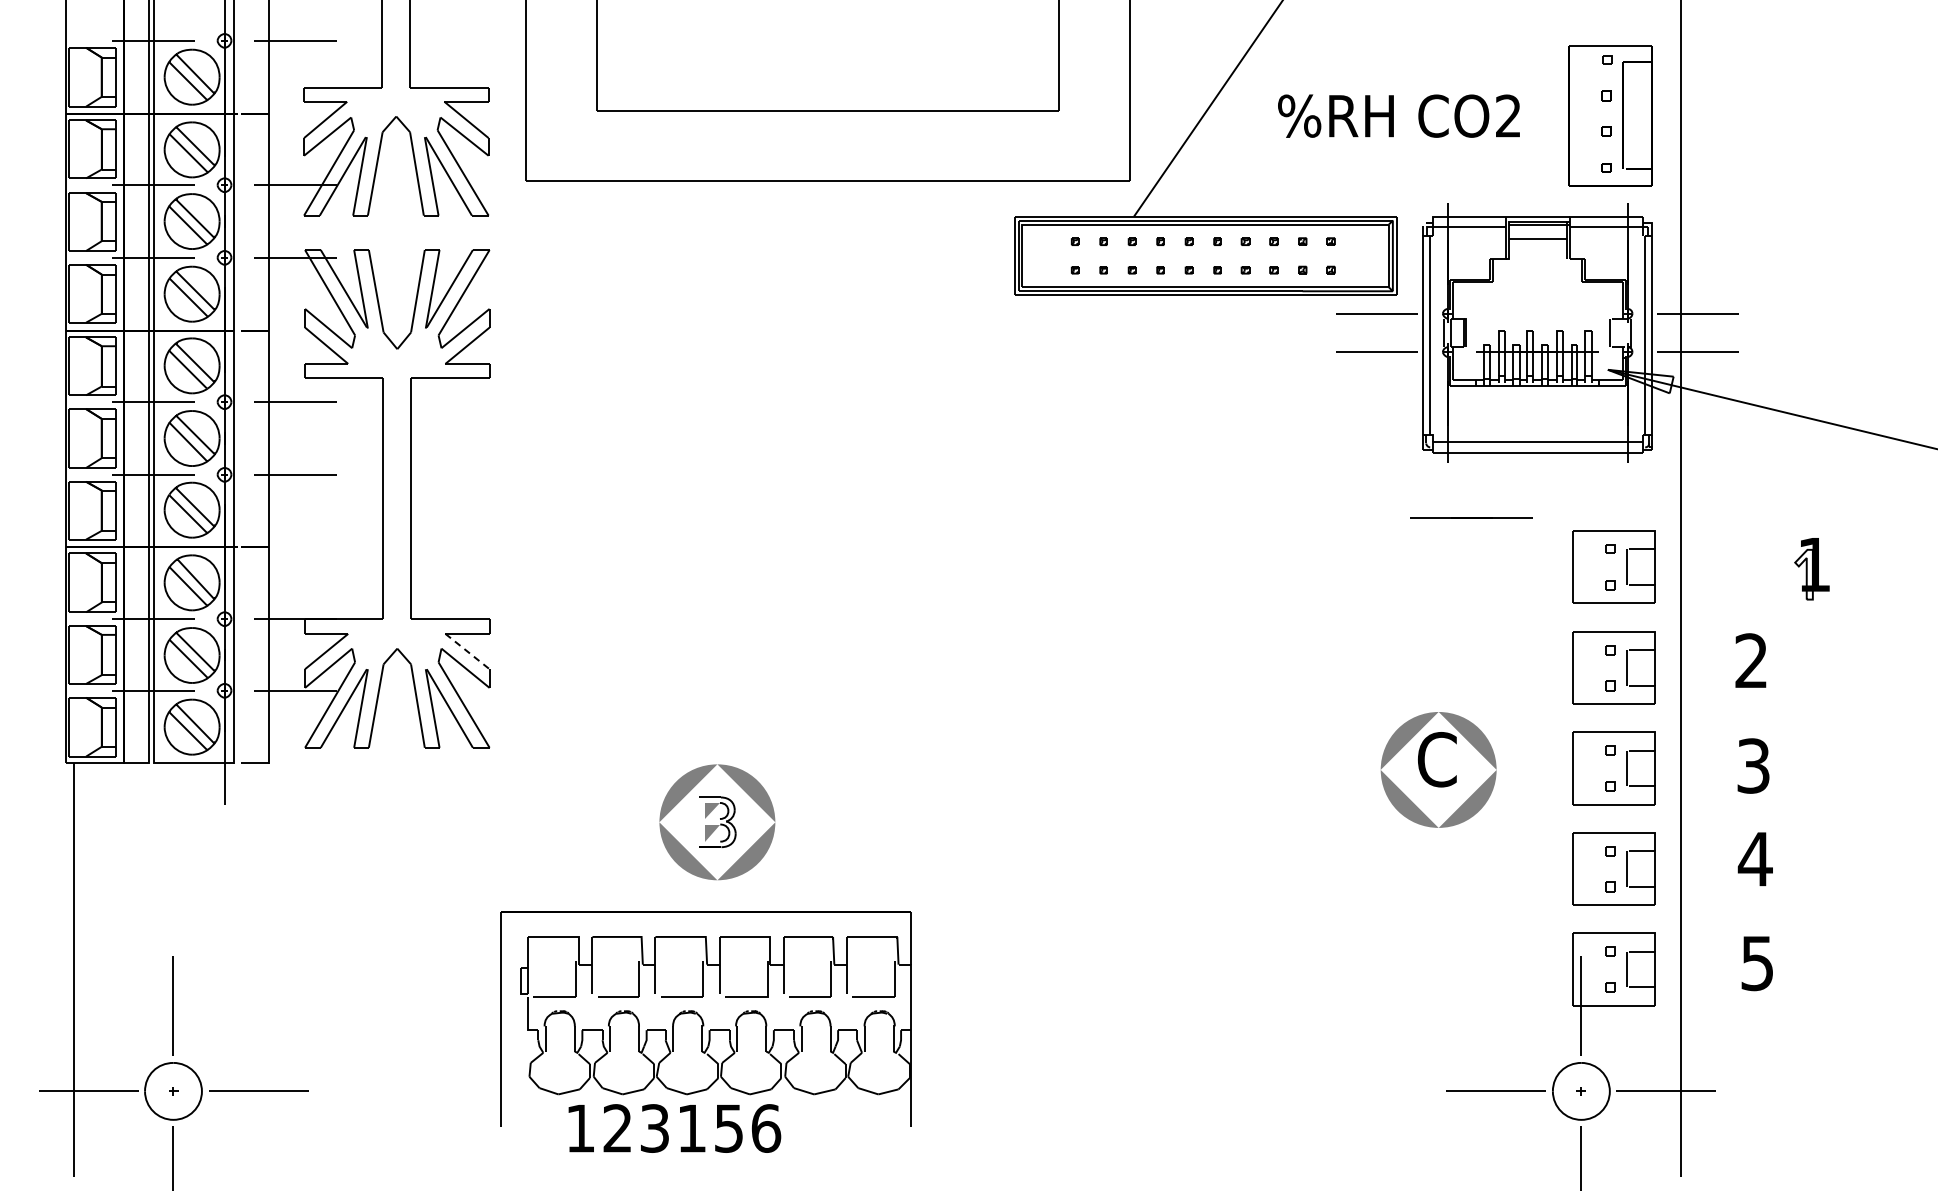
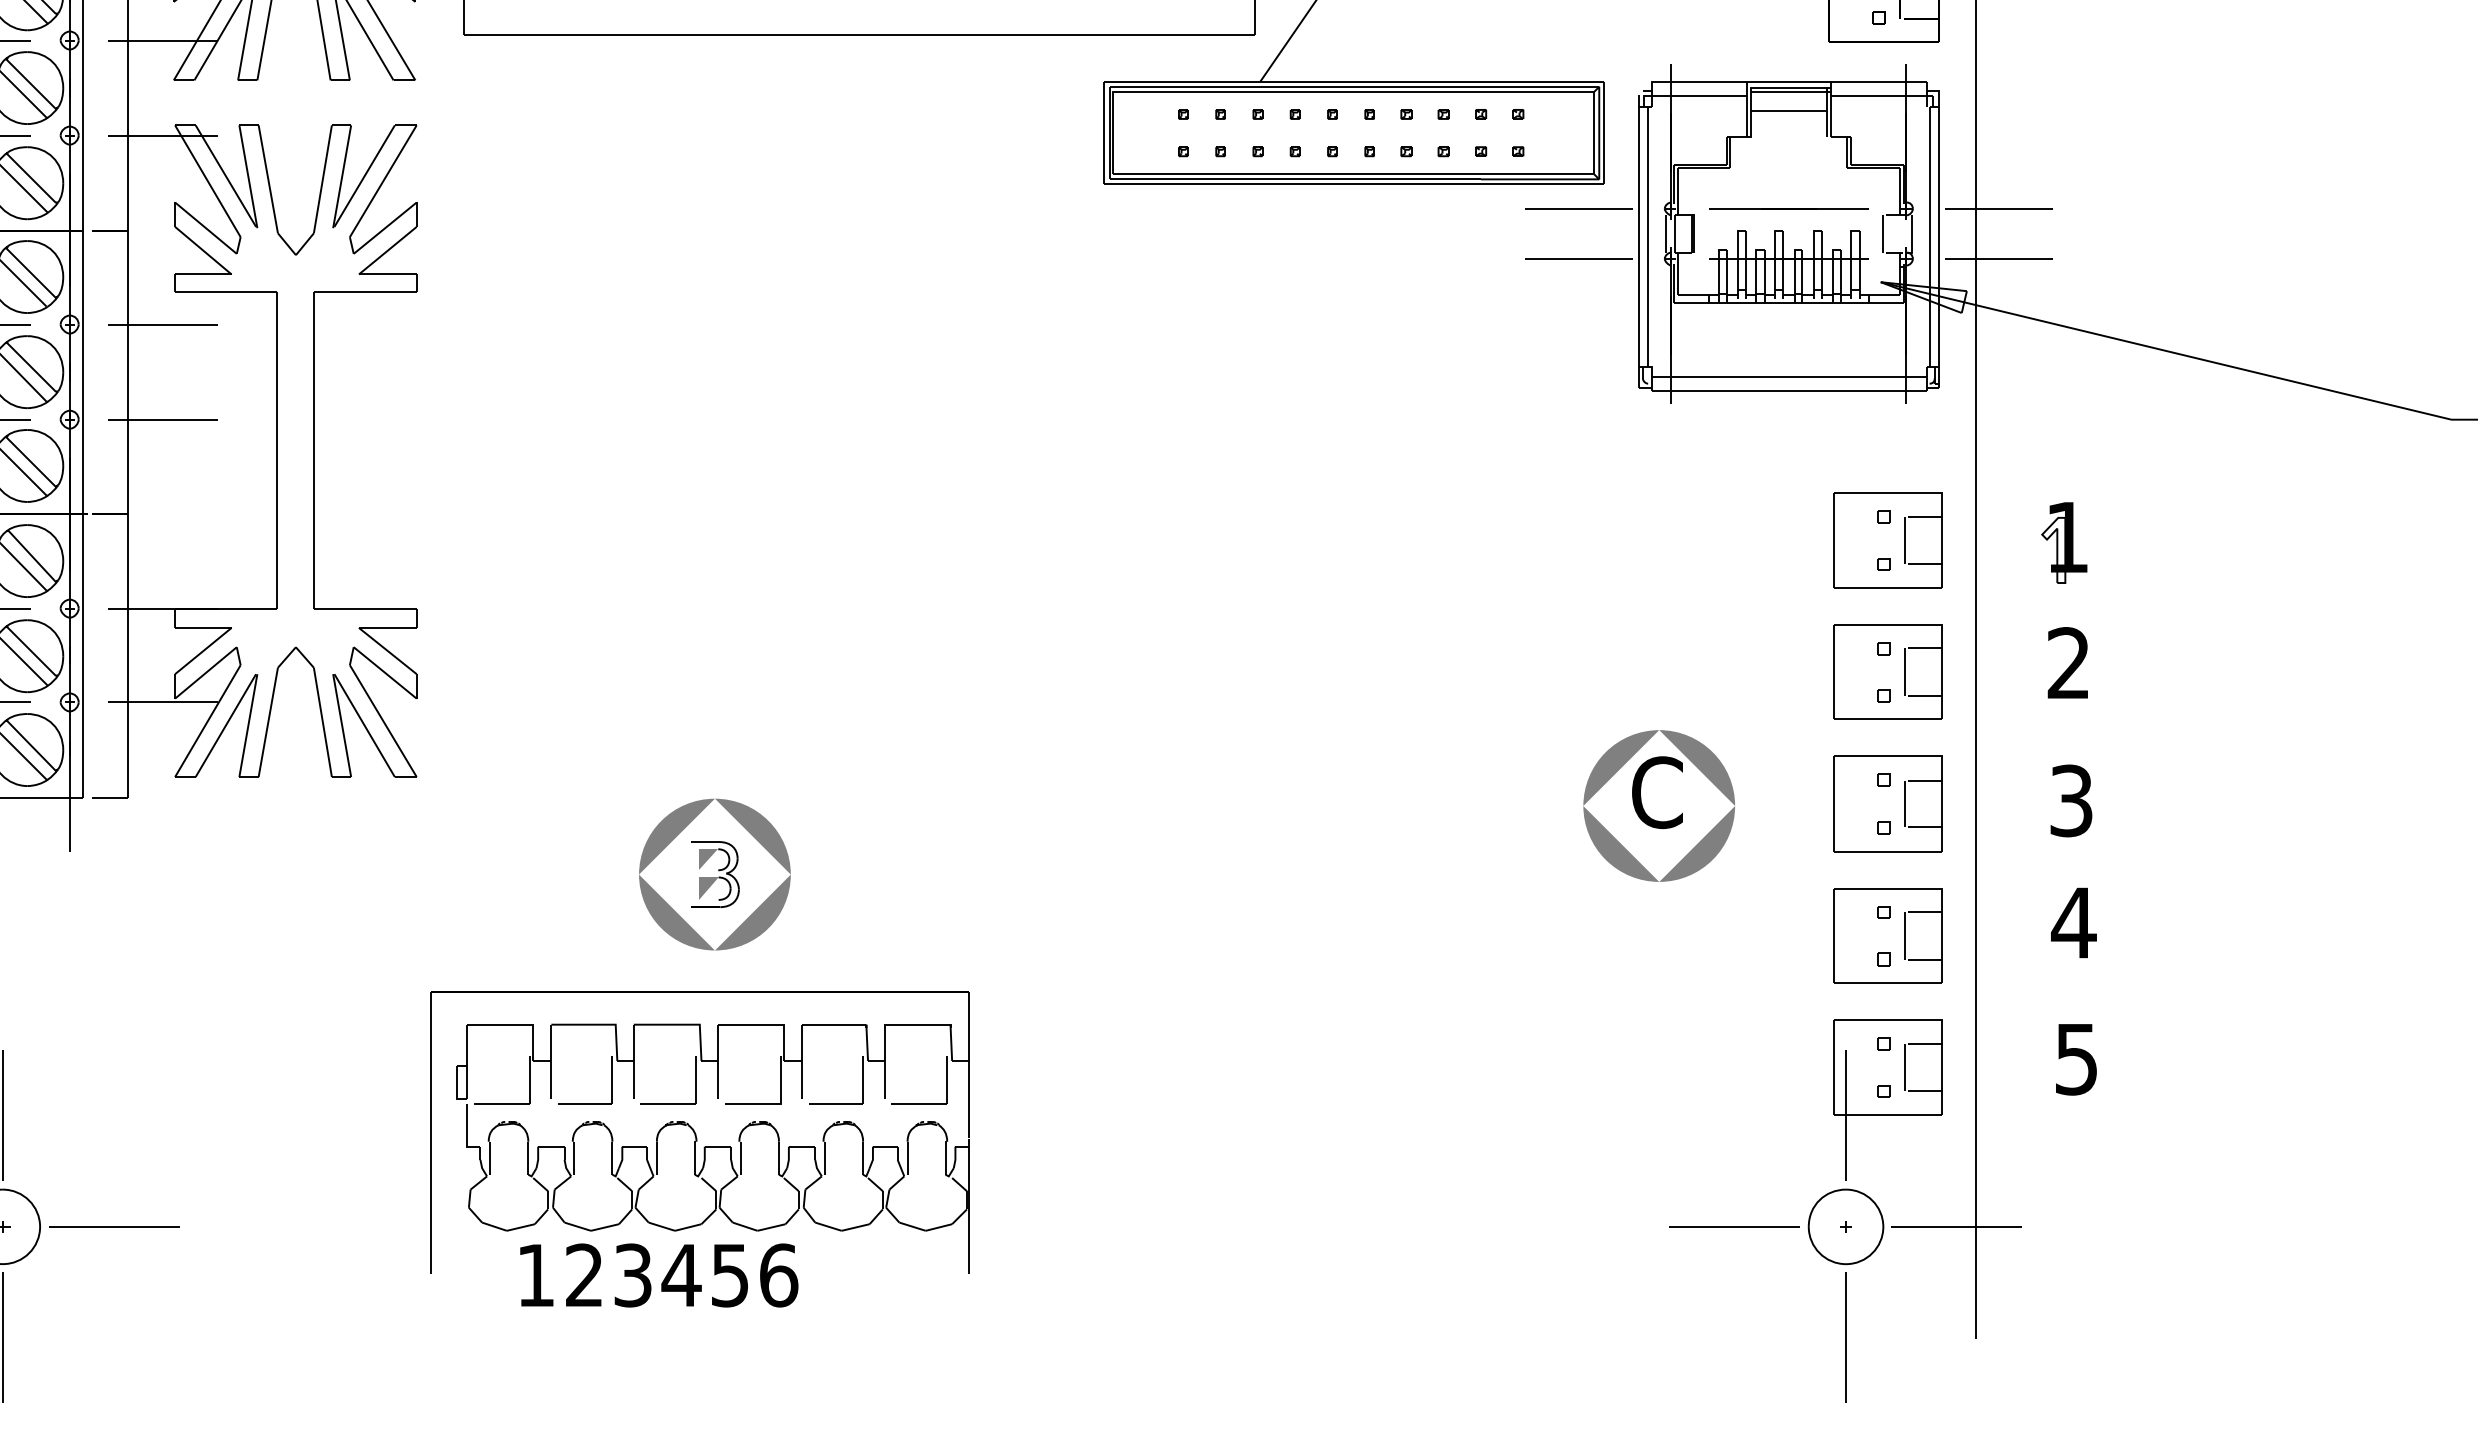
line: (1471, 517) -> (1788, 208), moved
part: (1811, 569) -> (2063, 543), moved
line: (467, 651) -> (387, 650), dashed -> solid
text: (691, 1128) -> (681, 1275), 123156 -> 123456

